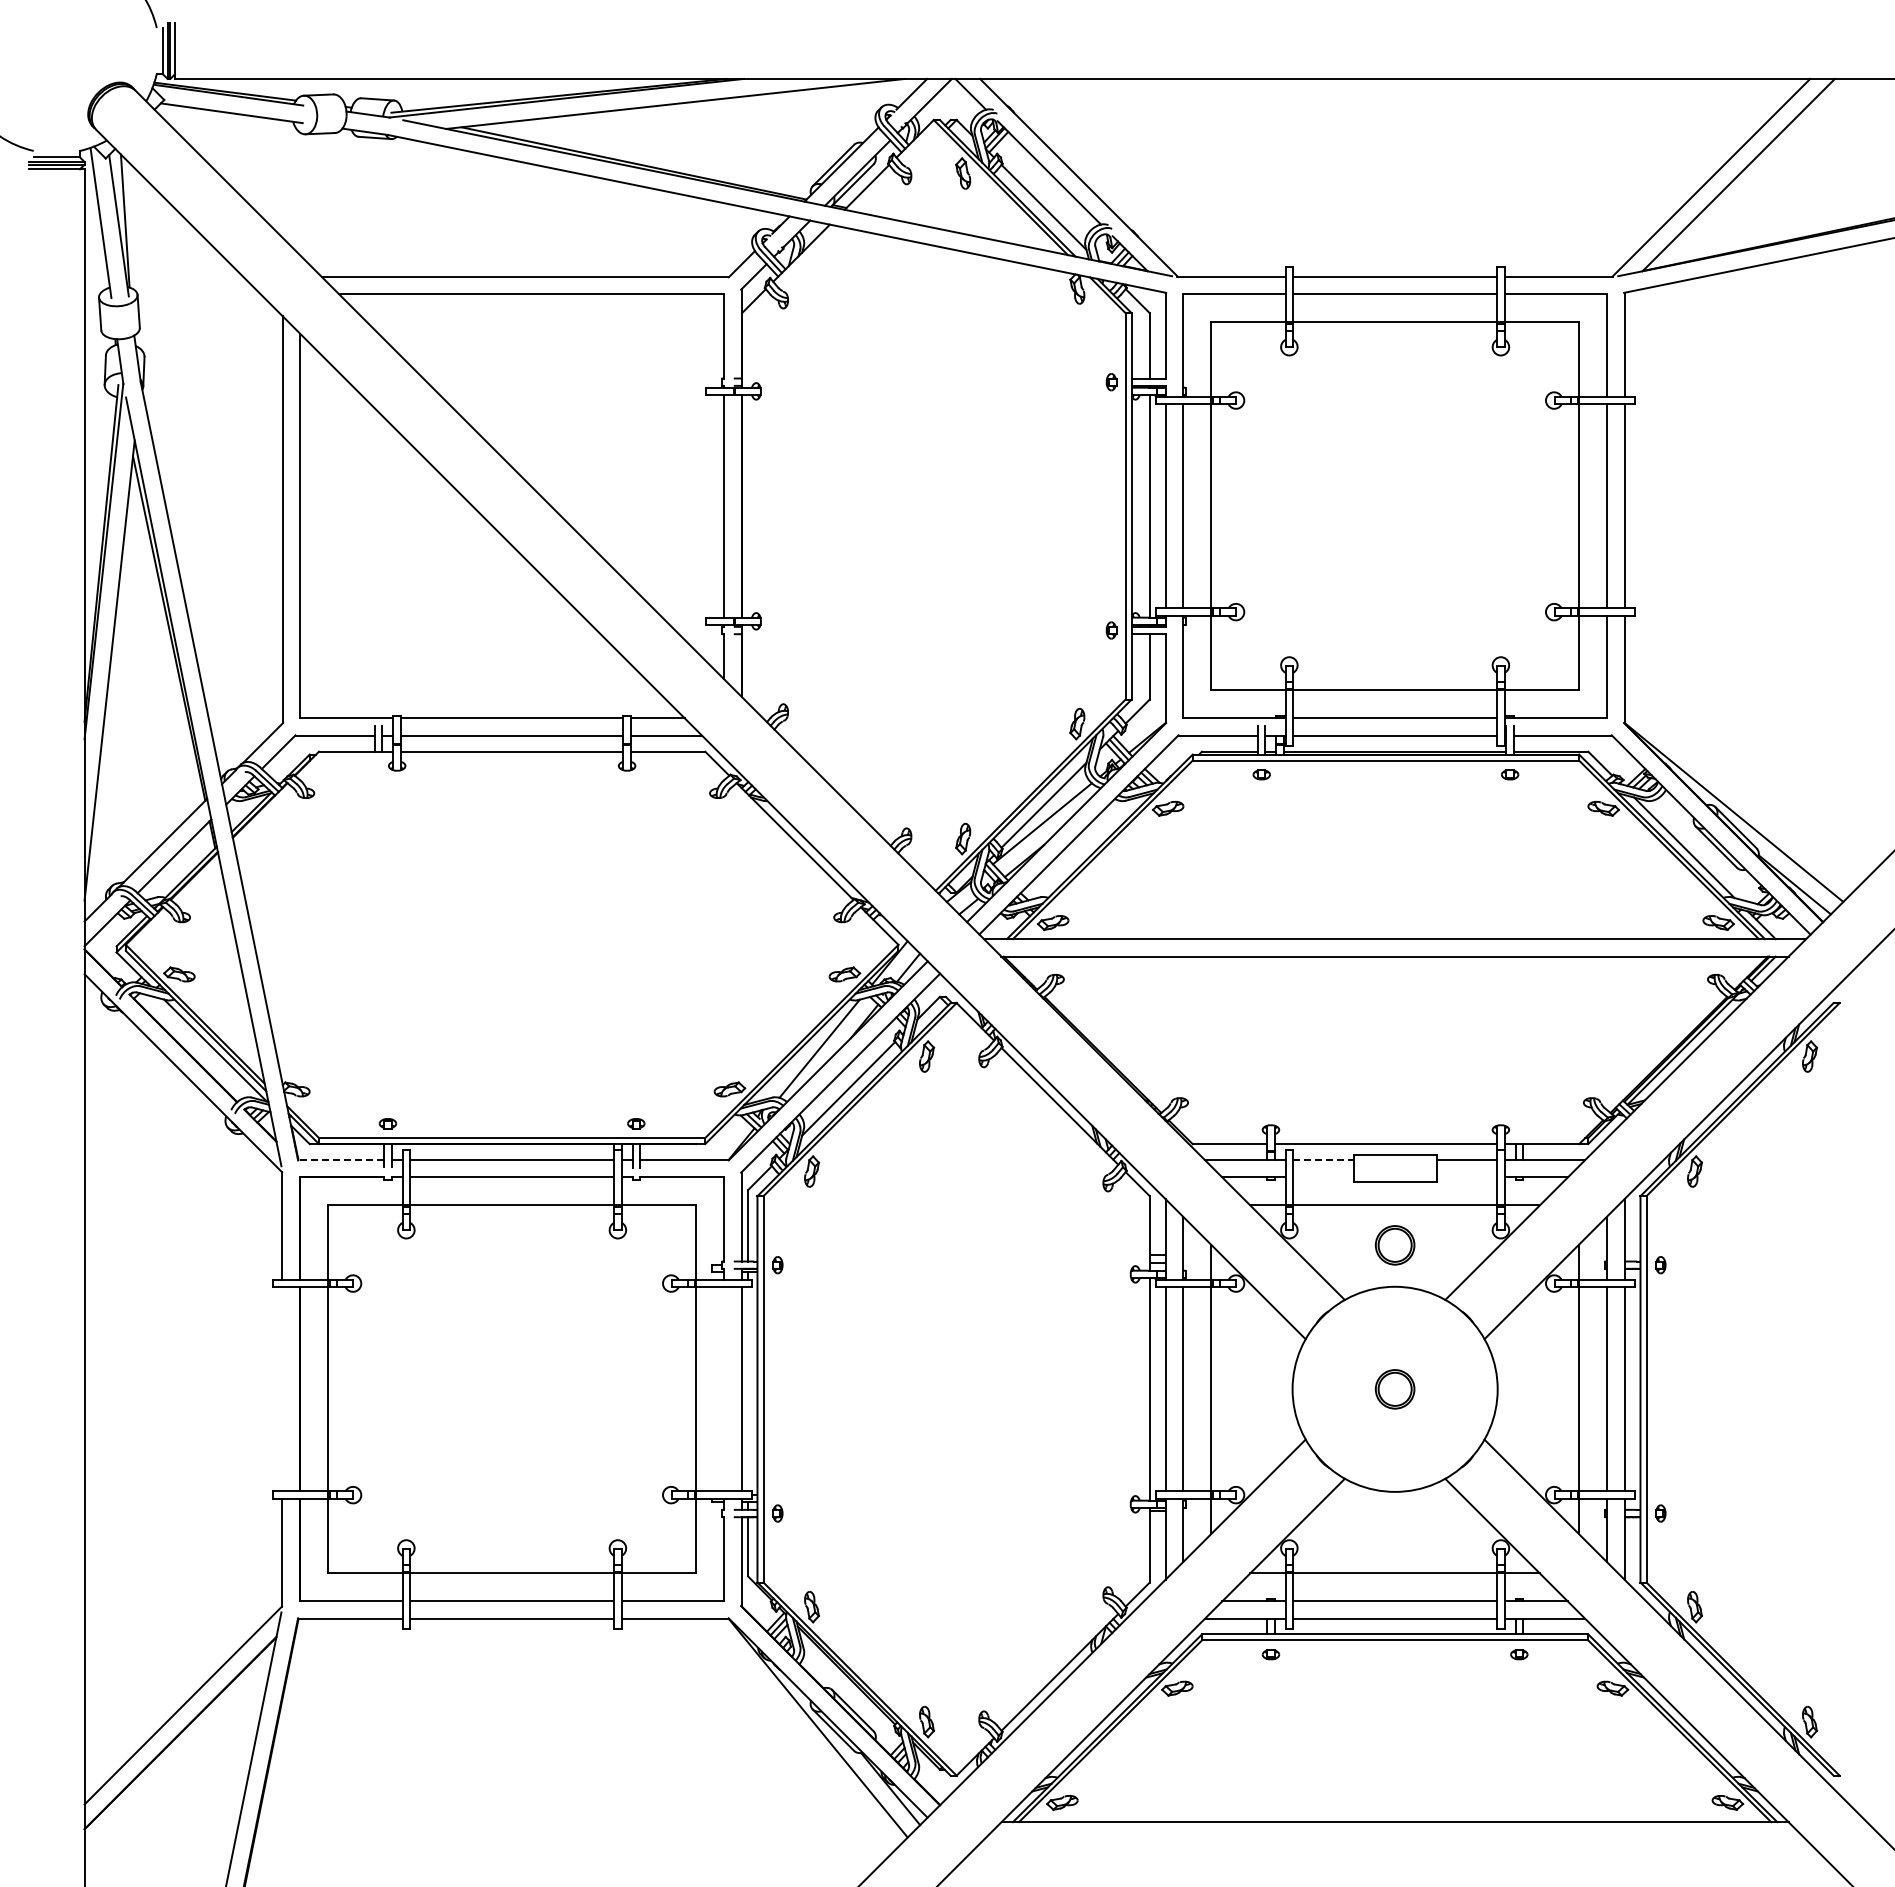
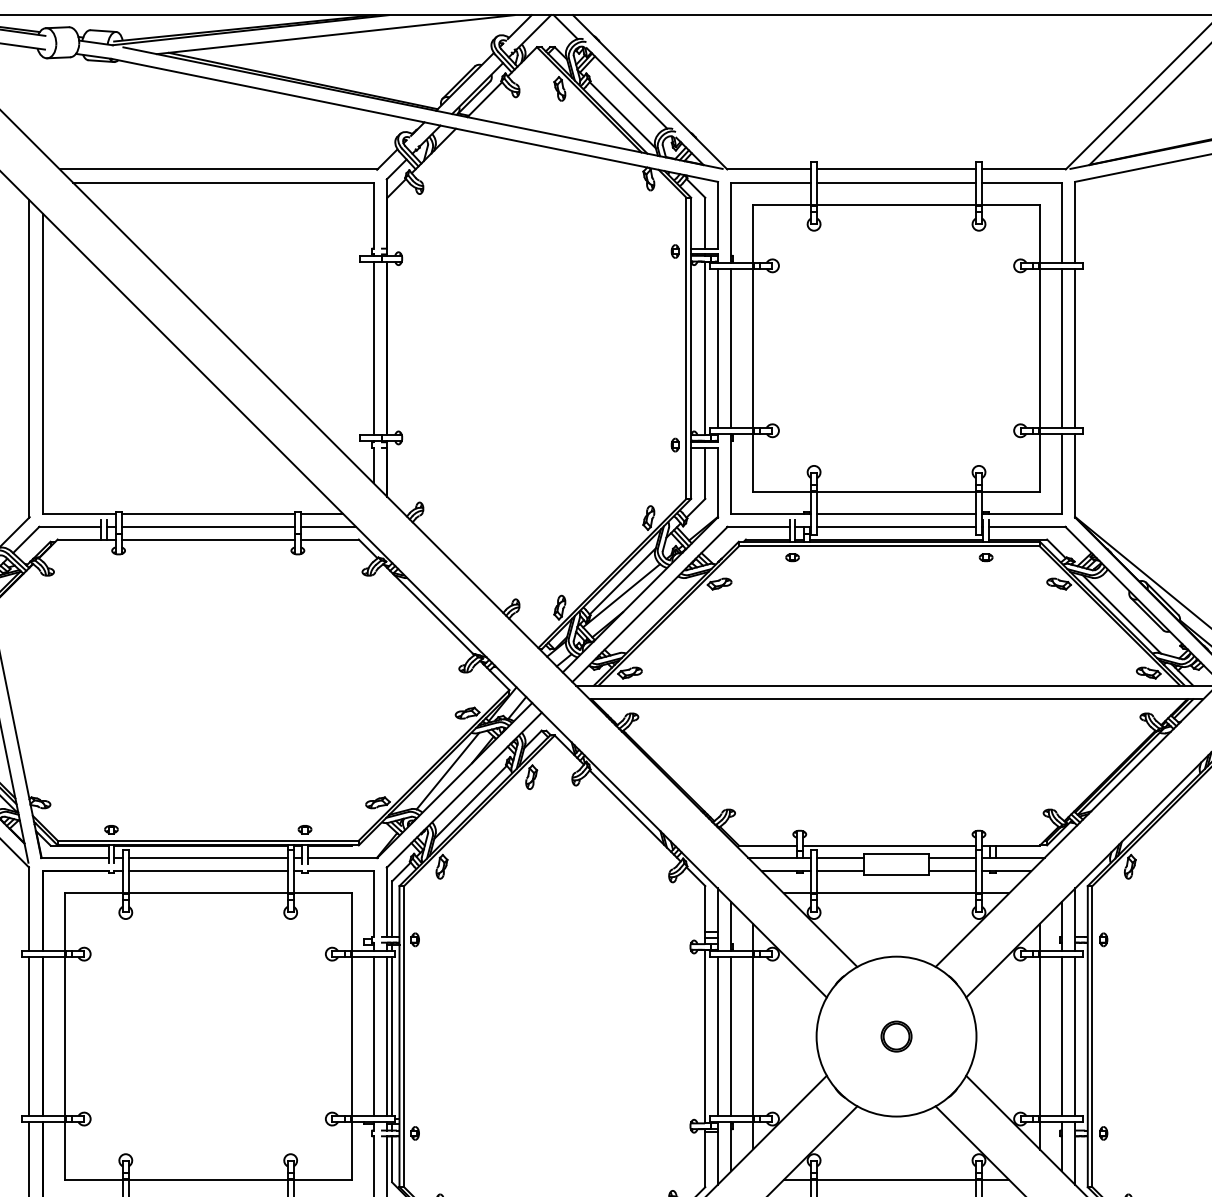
line: (340, 1159) -> (74, 857), dashed -> solid
line: (1323, 1159) -> (840, 857), dashed -> solid
line: (1323, 1177) -> (840, 871), added
line: (1466, 1177) -> (952, 871), added
part: (1395, 1245) -> (896, 924), removed
line: (282, 1389) -> (29, 1036), added
line: (724, 1389) -> (373, 1036), added
line: (748, 1389) -> (392, 1036), added

